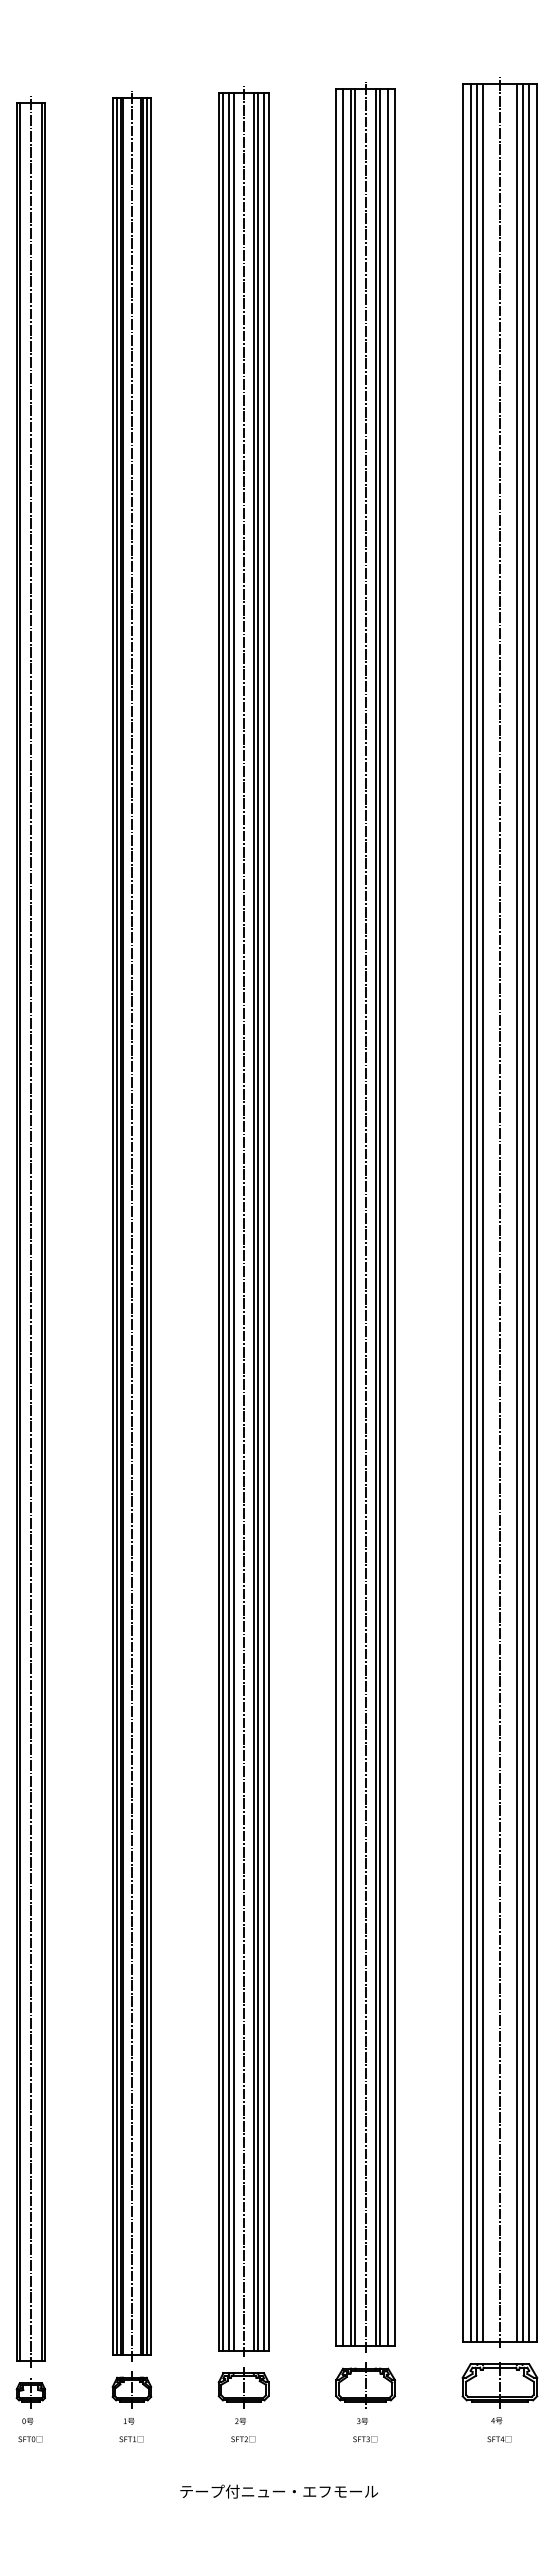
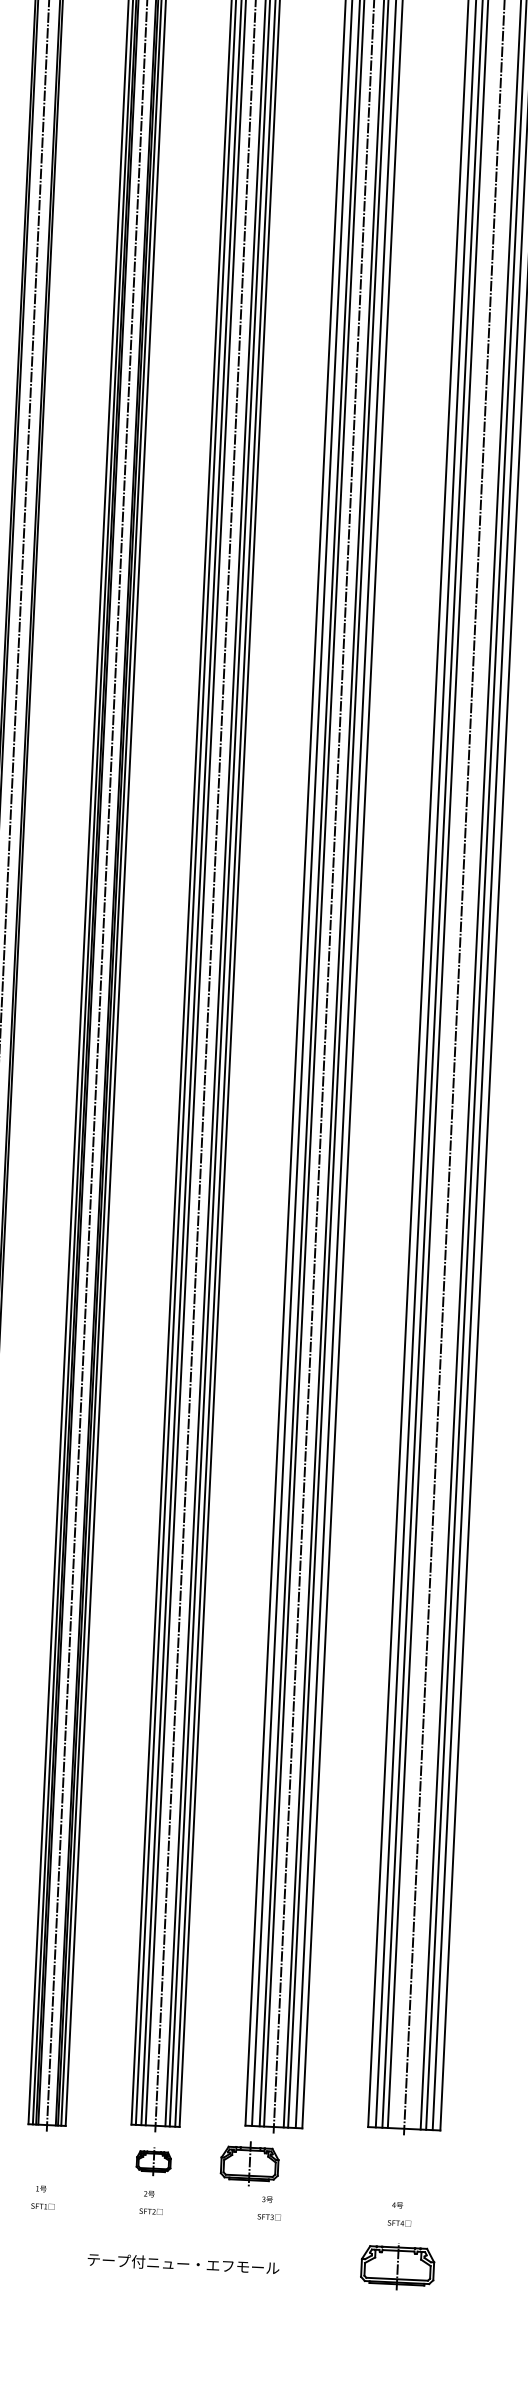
part: (365, 2385) -> (249, 2164), moved
part: (499, 2385) -> (397, 2268), moved
part: (243, 2387) -> (153, 2161), size x0.7
part: (131, 2389) -> (45, 2158), removed

